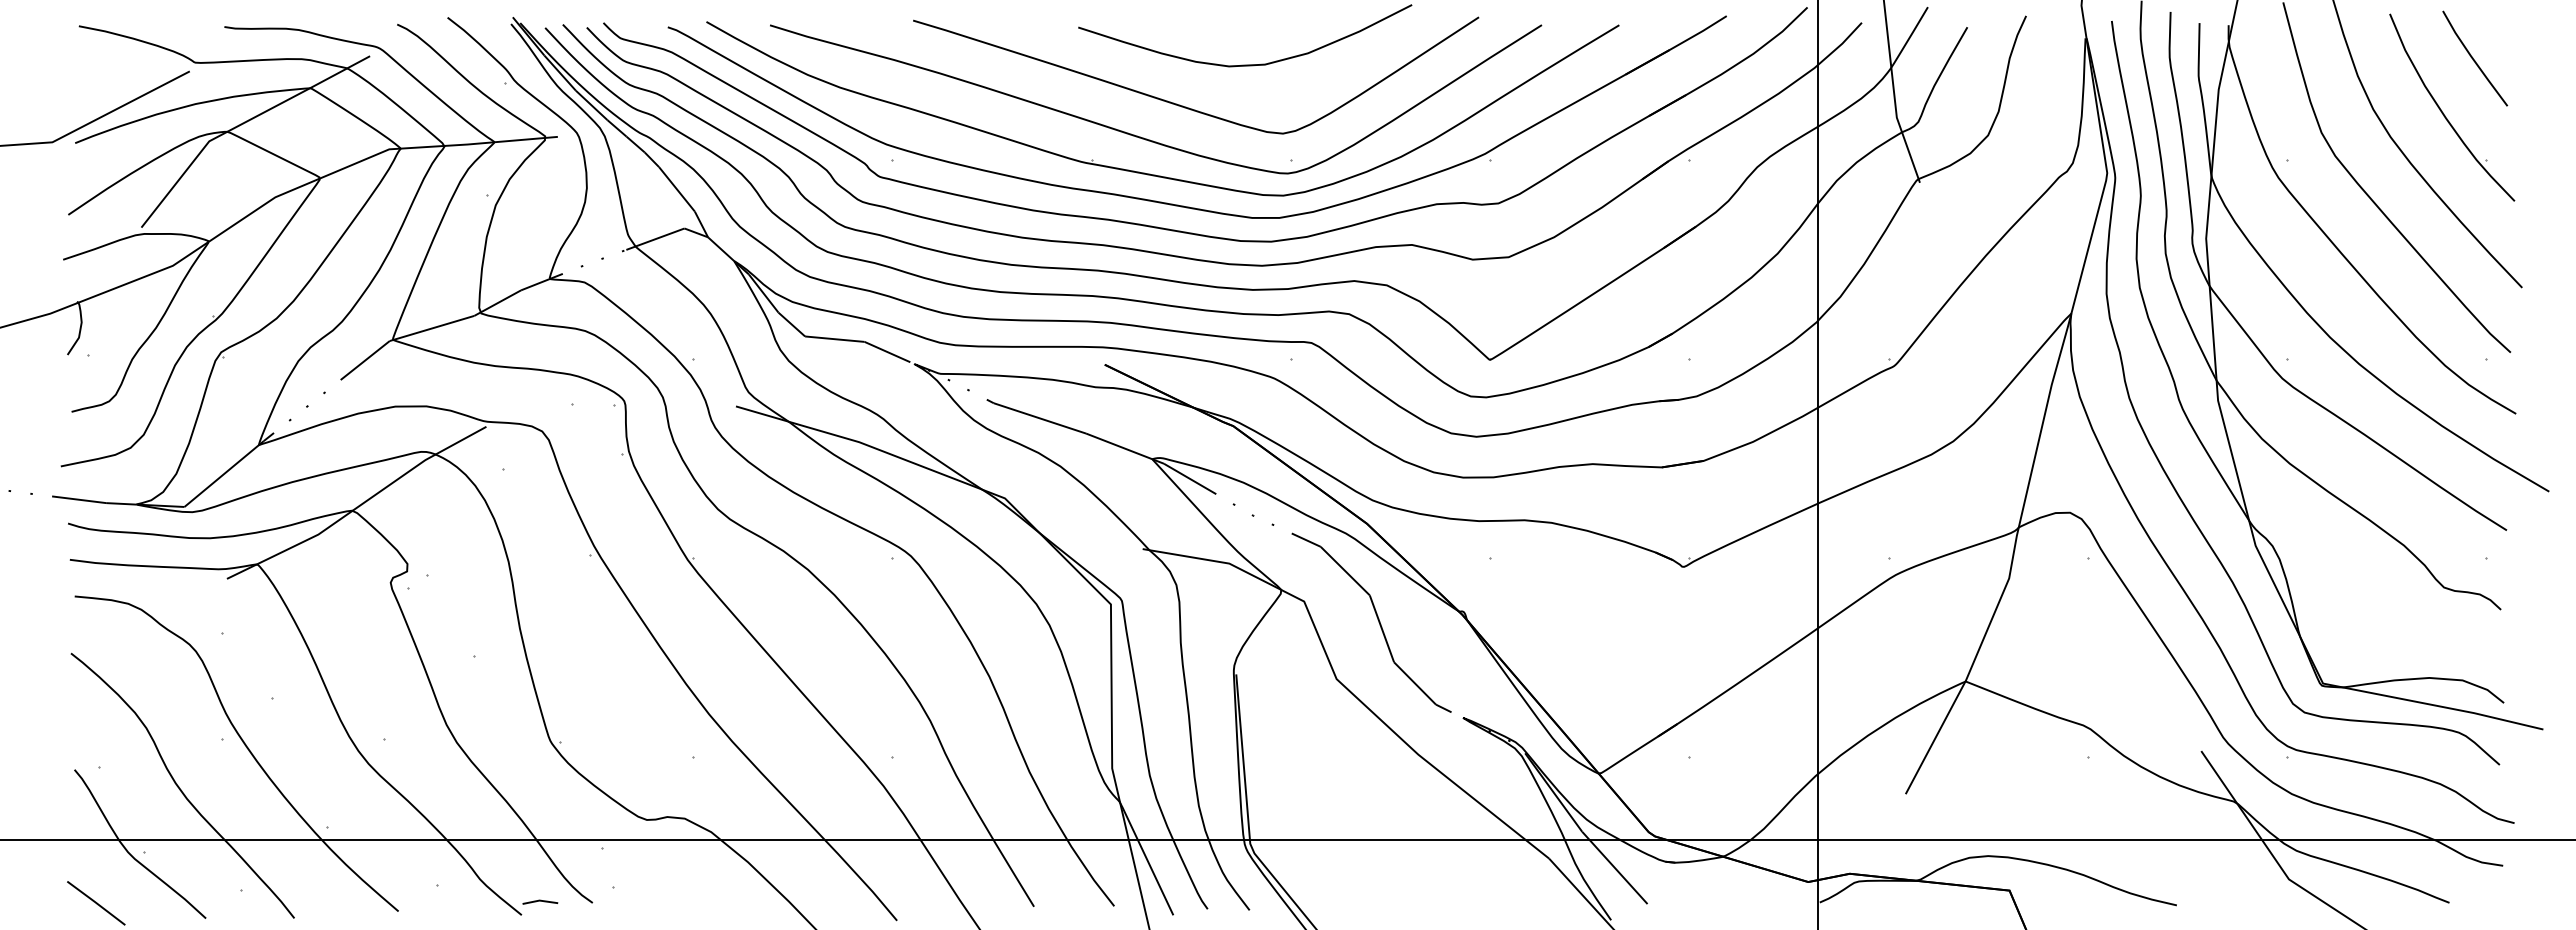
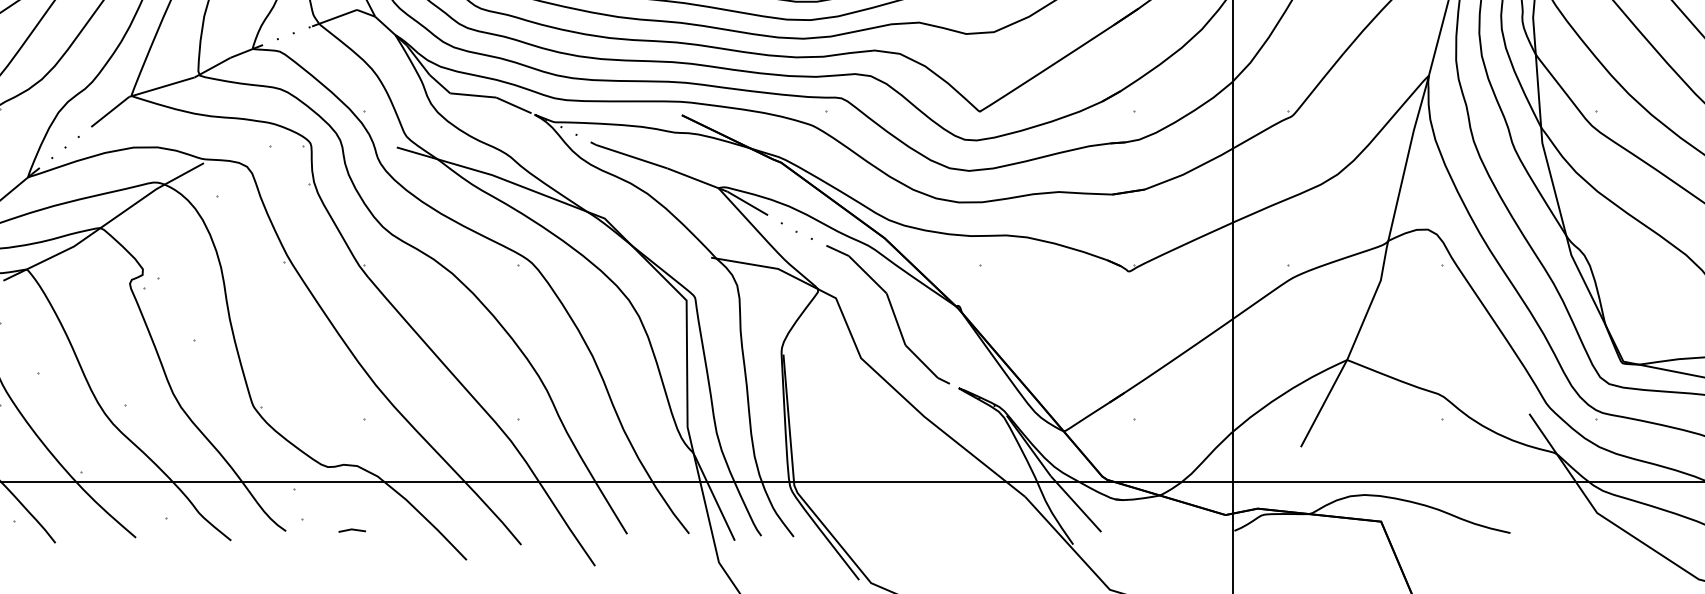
line: (540, 901) -> (352, 530), moved

